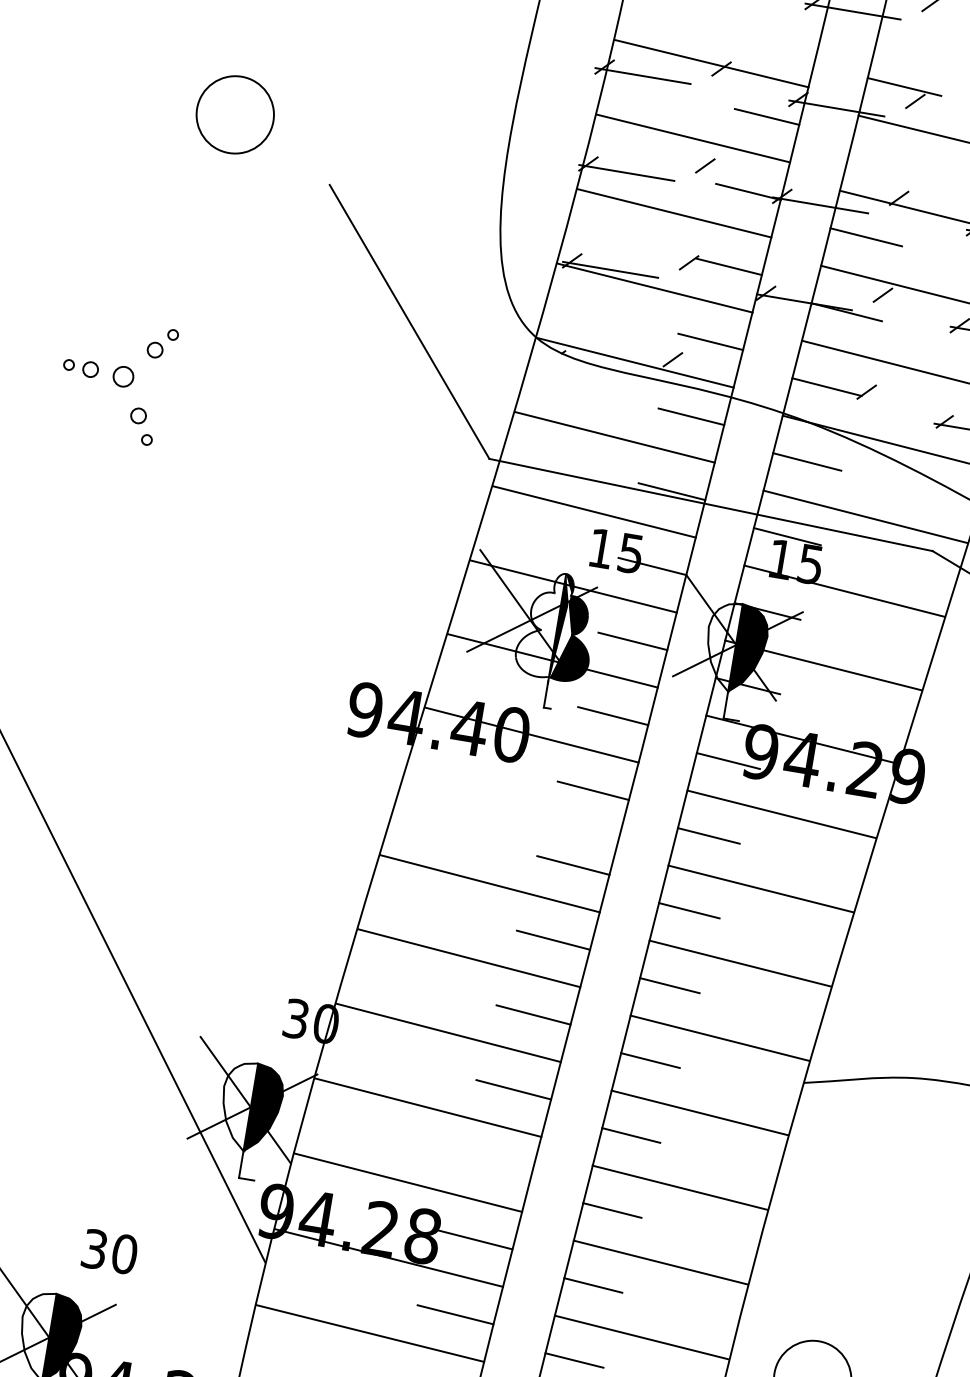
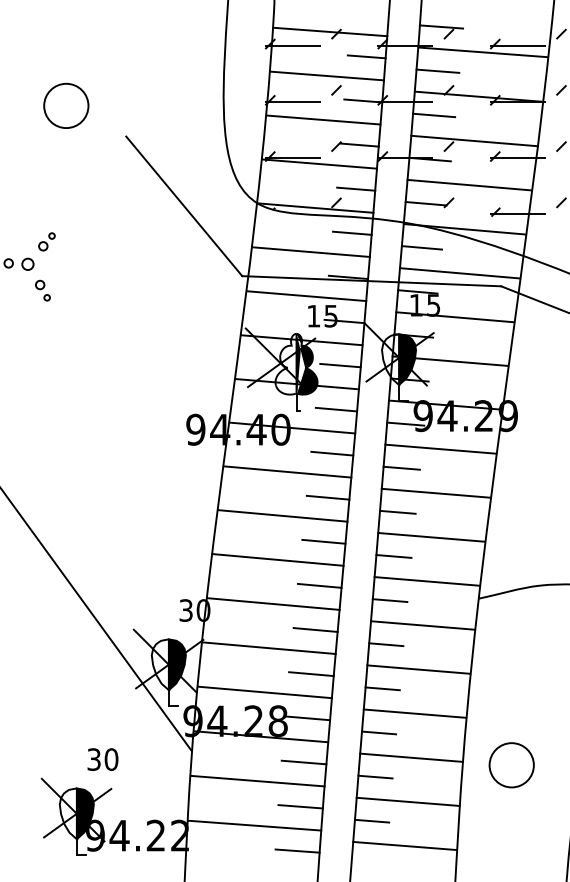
line: (885, 160) -> (437, 70), added
line: (510, 808) -> (287, 471), added
line: (493, 1165) -> (311, 674), added

